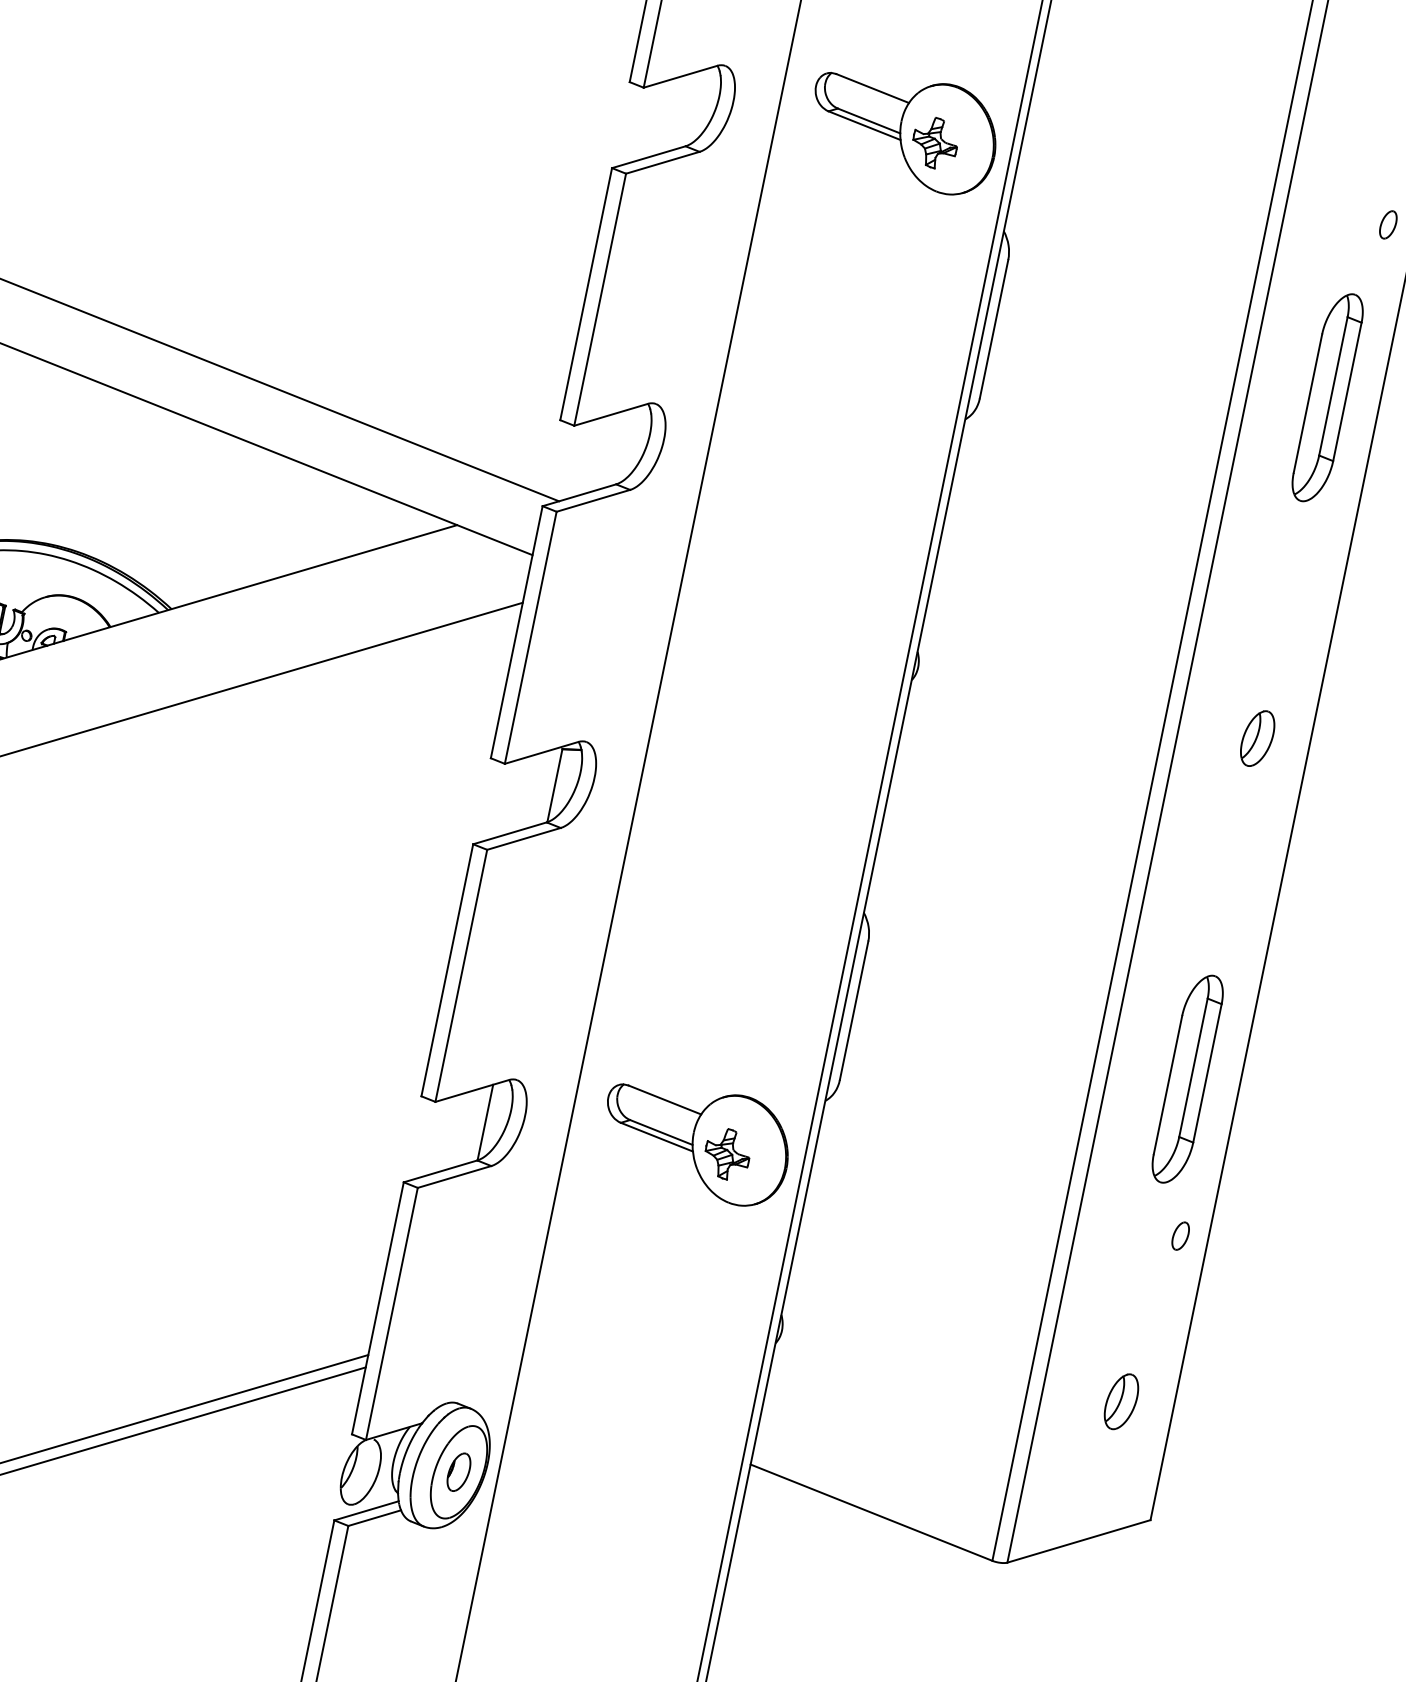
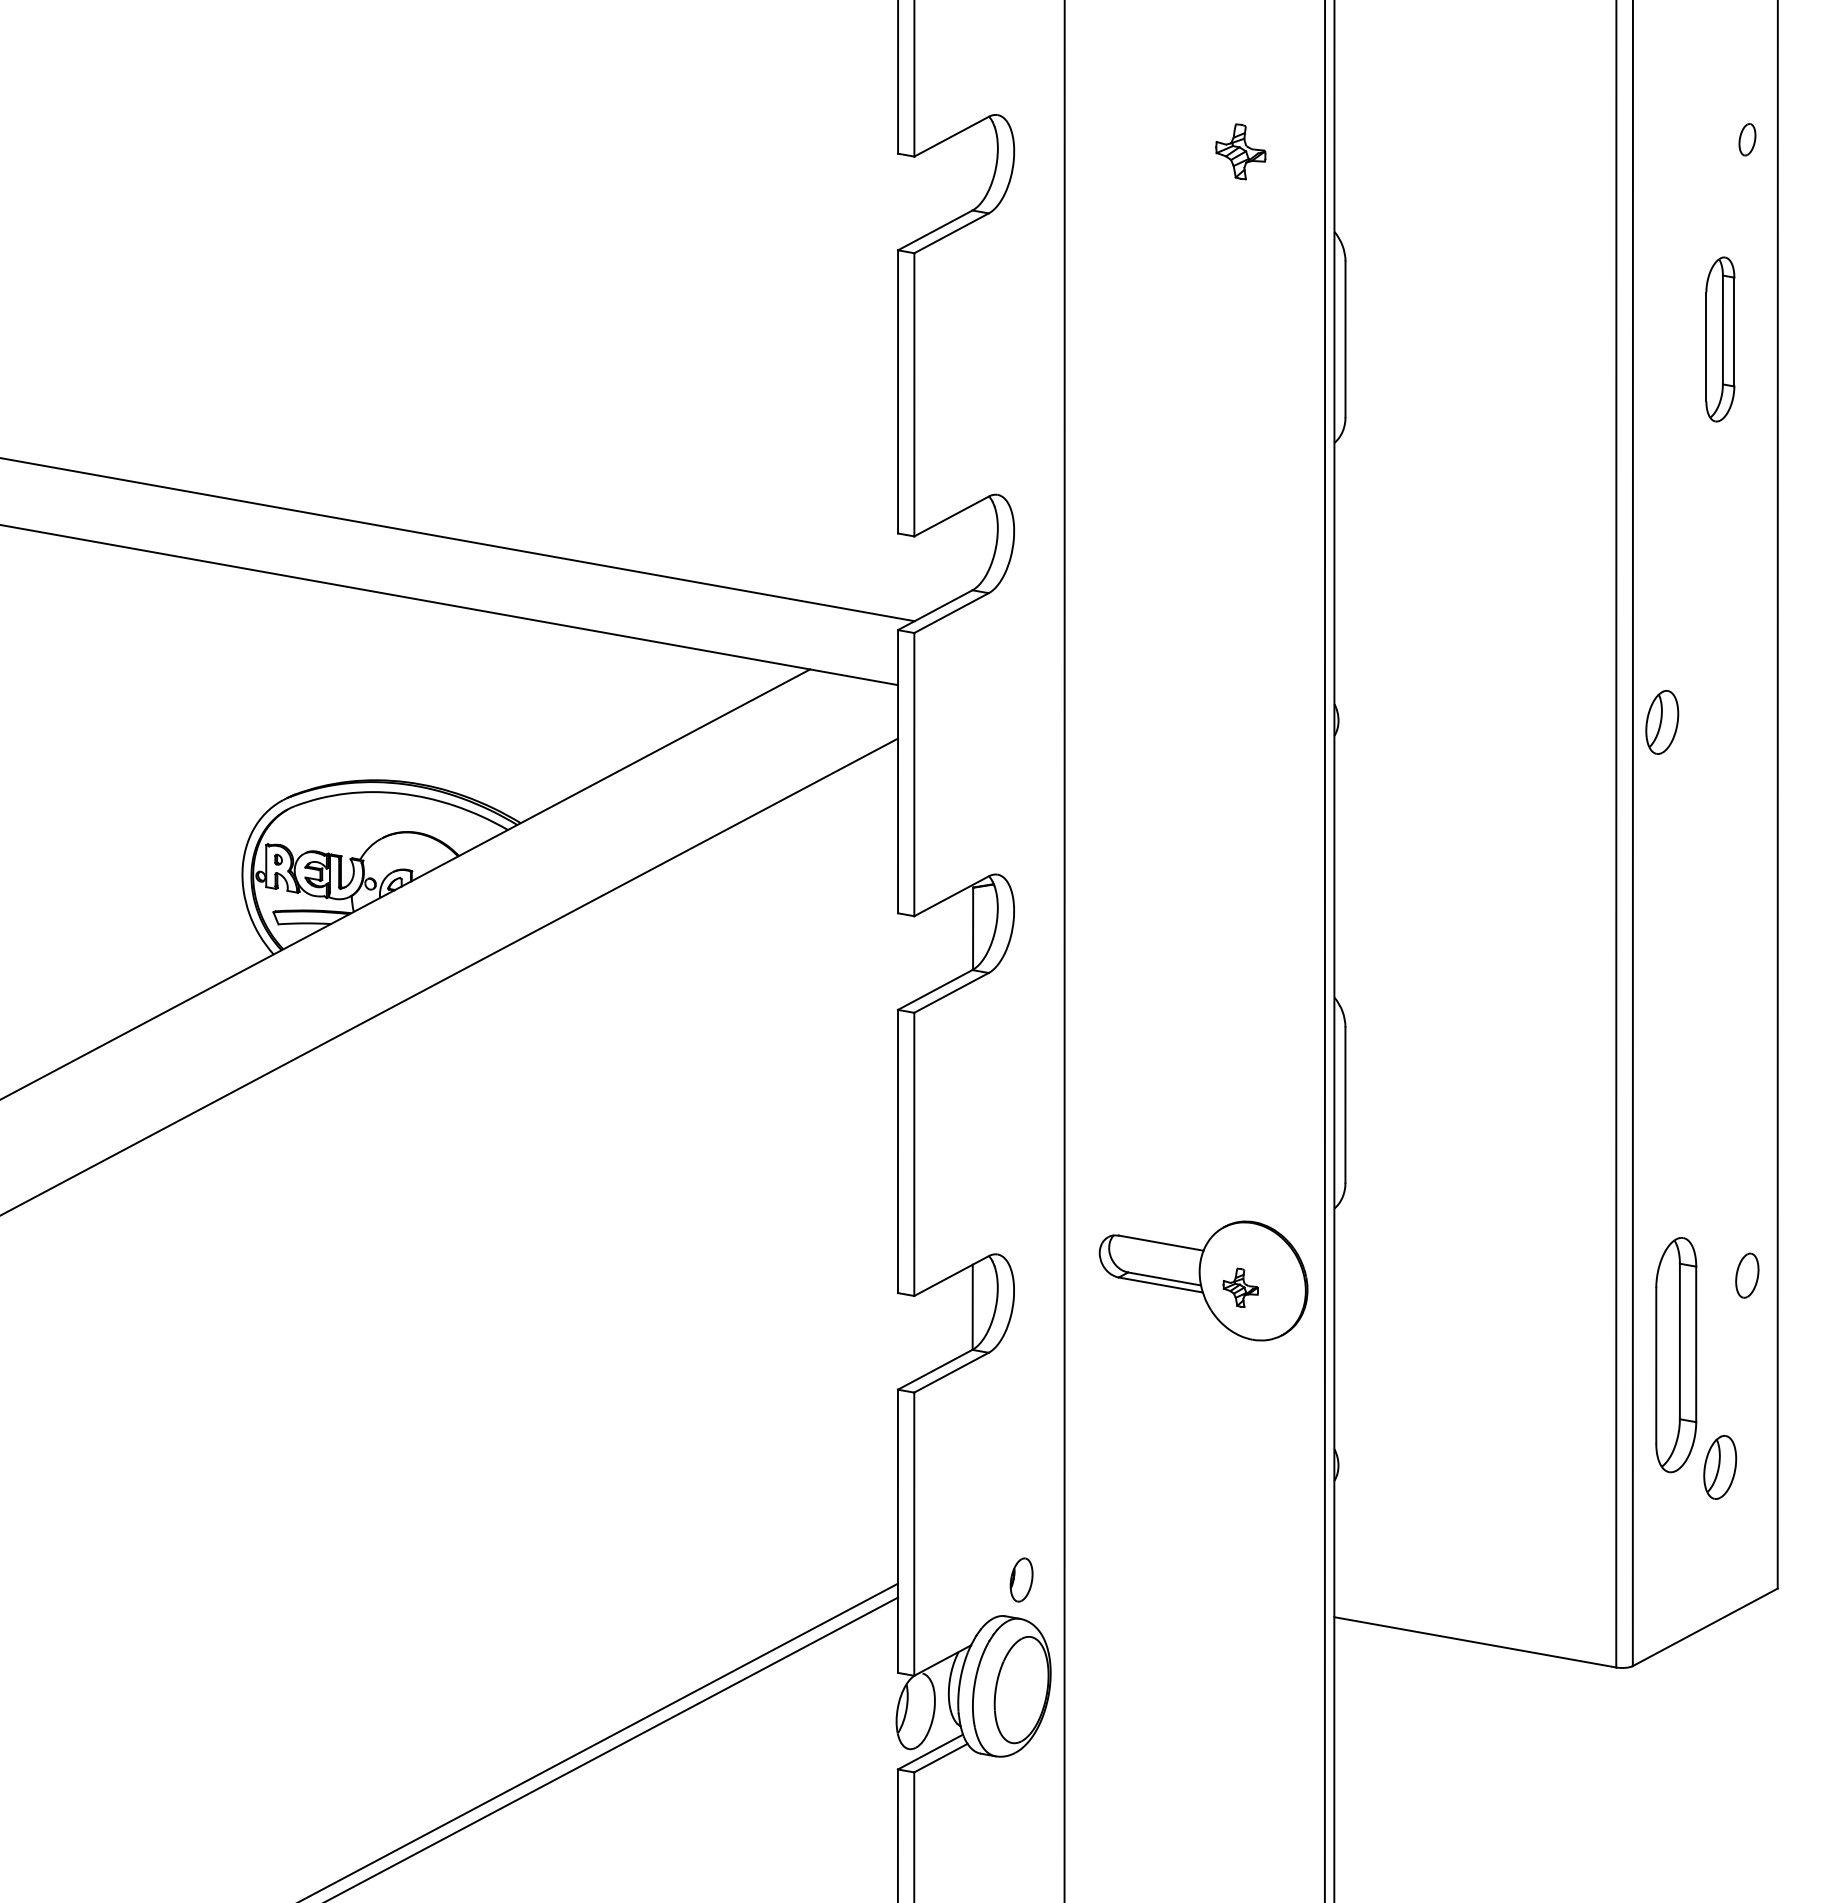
part: (903, 129) -> (1203, 144), removed
part: (1327, 397) -> (1720, 339), size x0.7
part: (1257, 738) -> (1662, 722), moved
part: (1187, 1079) -> (1676, 1355), moved
part: (727, 1153) -> (1240, 1287), size x0.7
part: (1180, 1235) -> (1747, 1275), size x1.4
part: (458, 1471) -> (1021, 1579), moved

